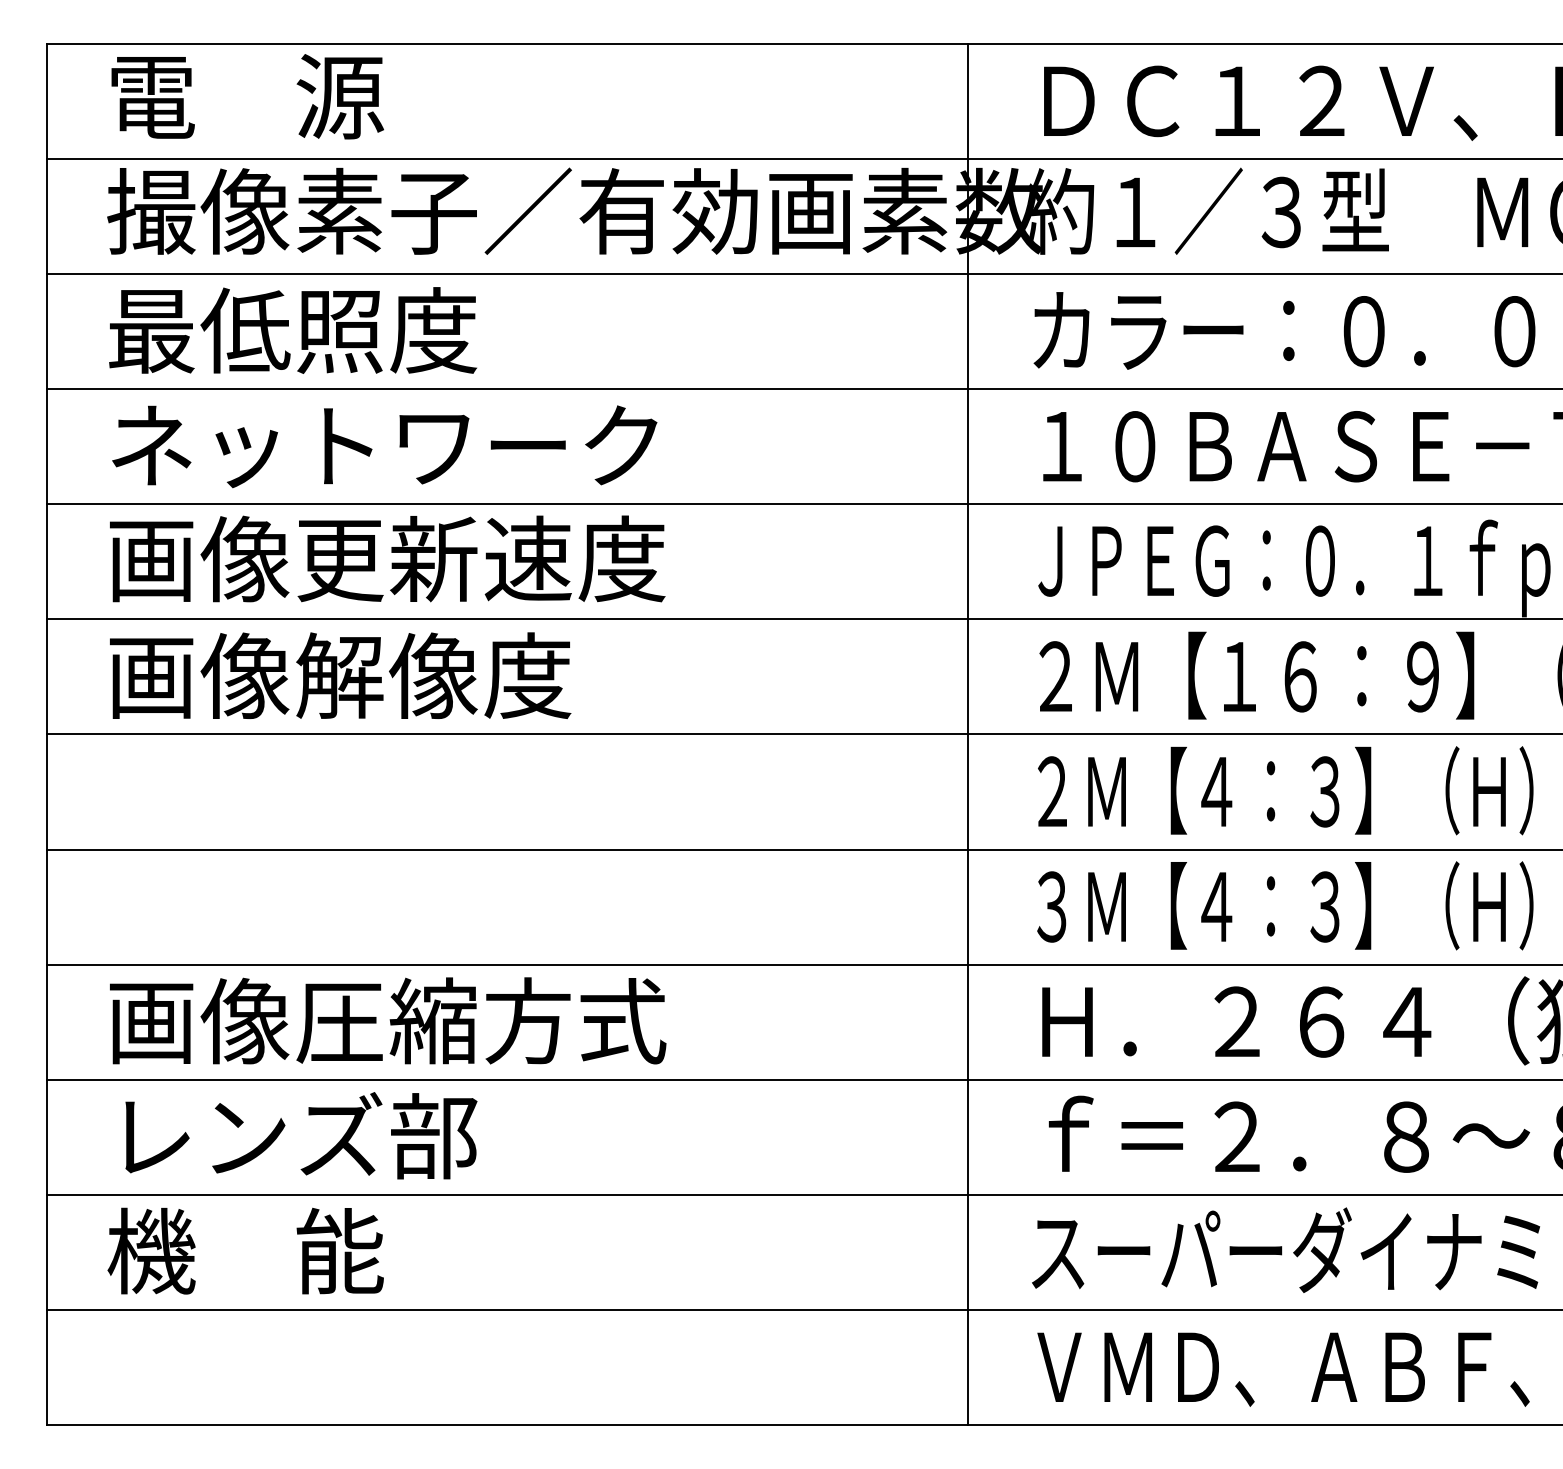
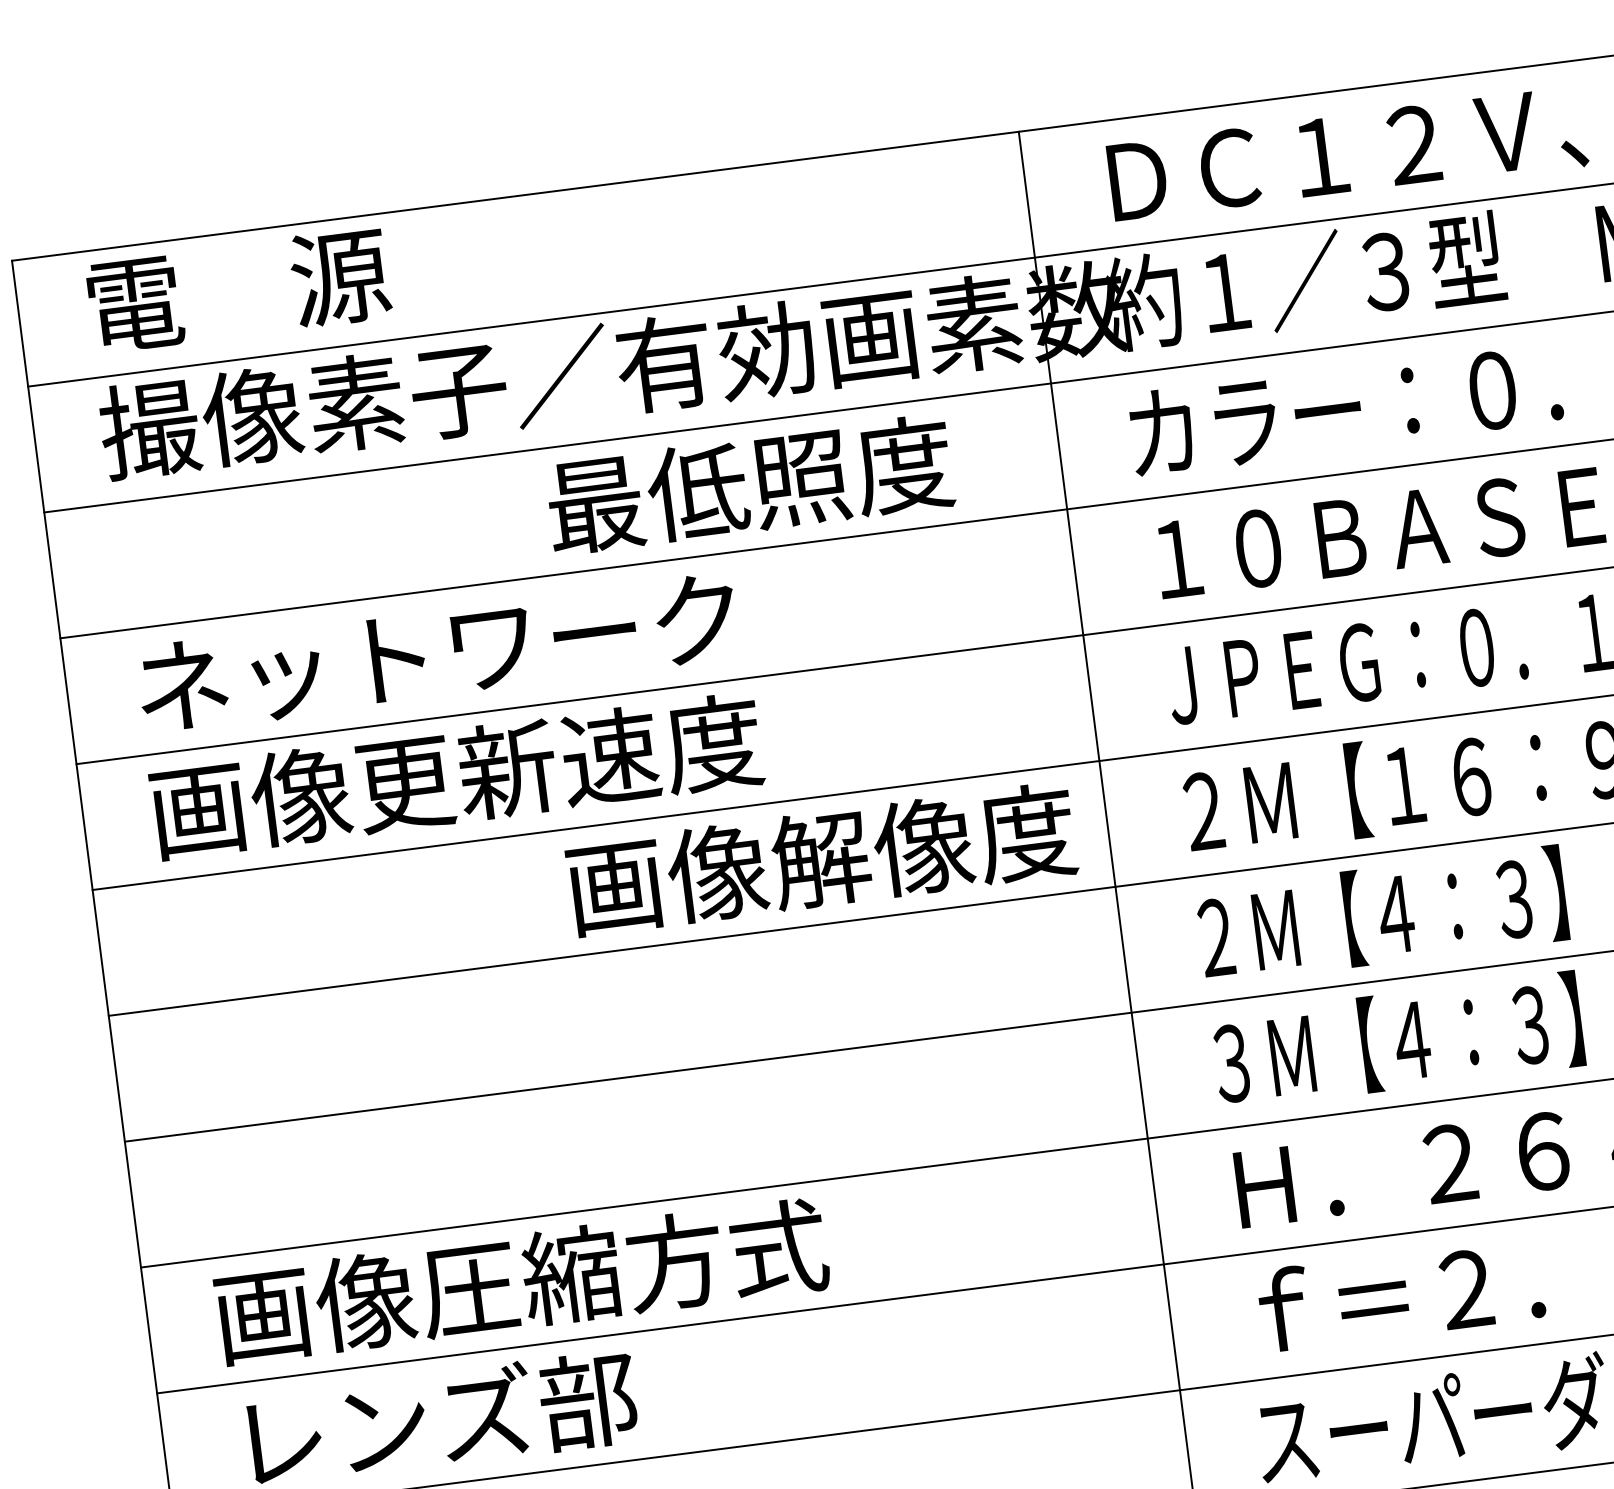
text: (292, 330) -> (749, 484), moved
text: (340, 675) -> (821, 858), moved

